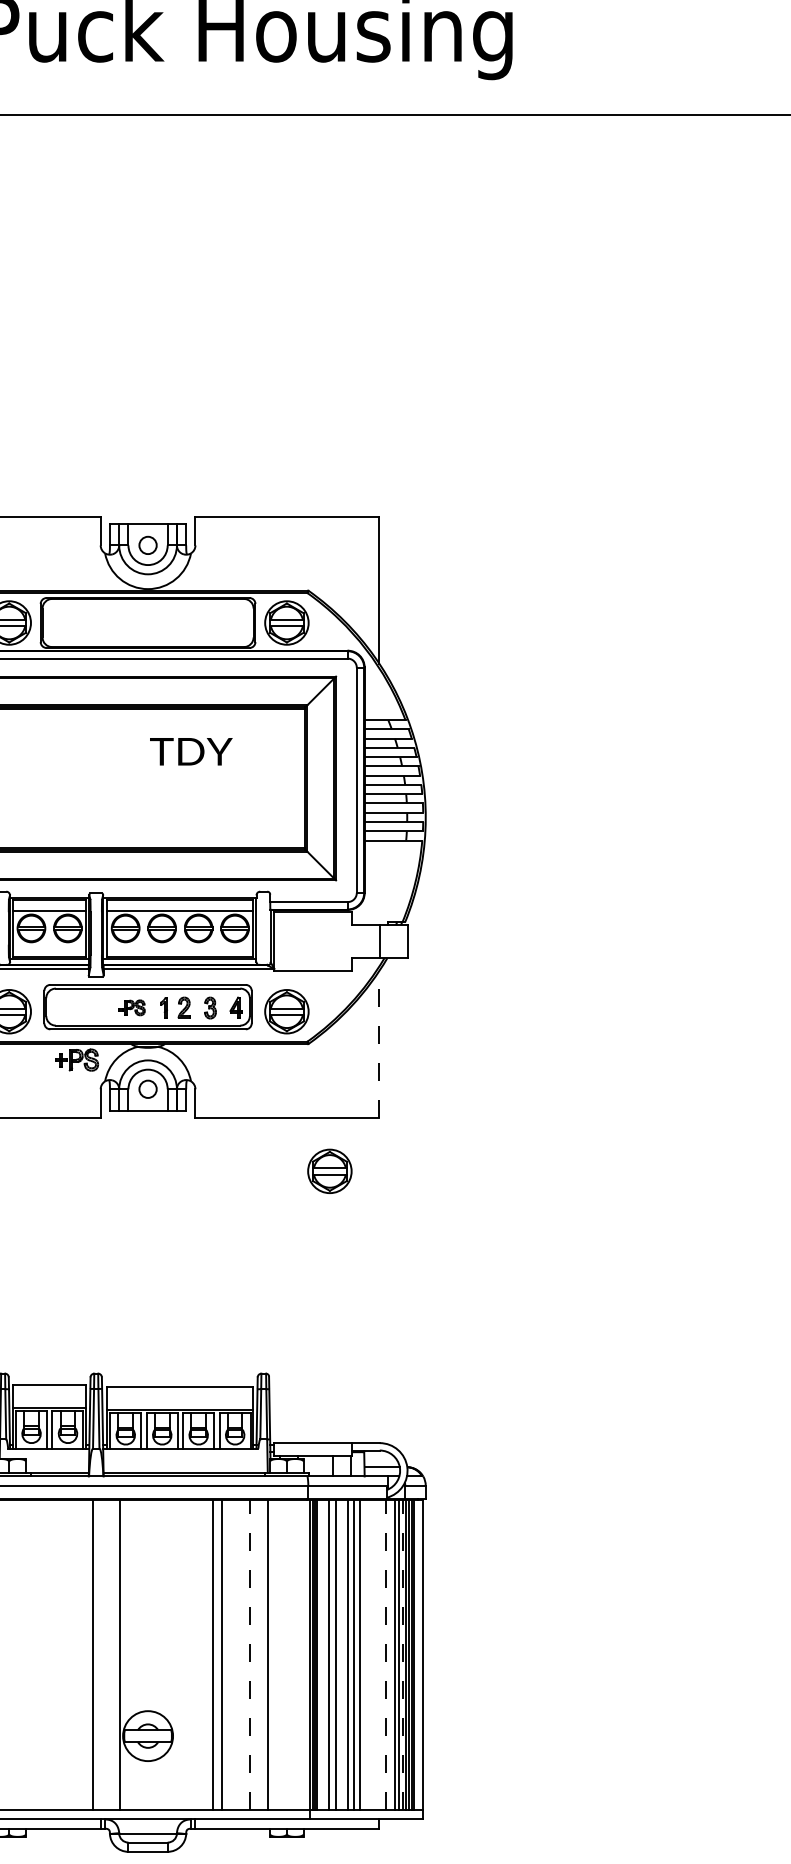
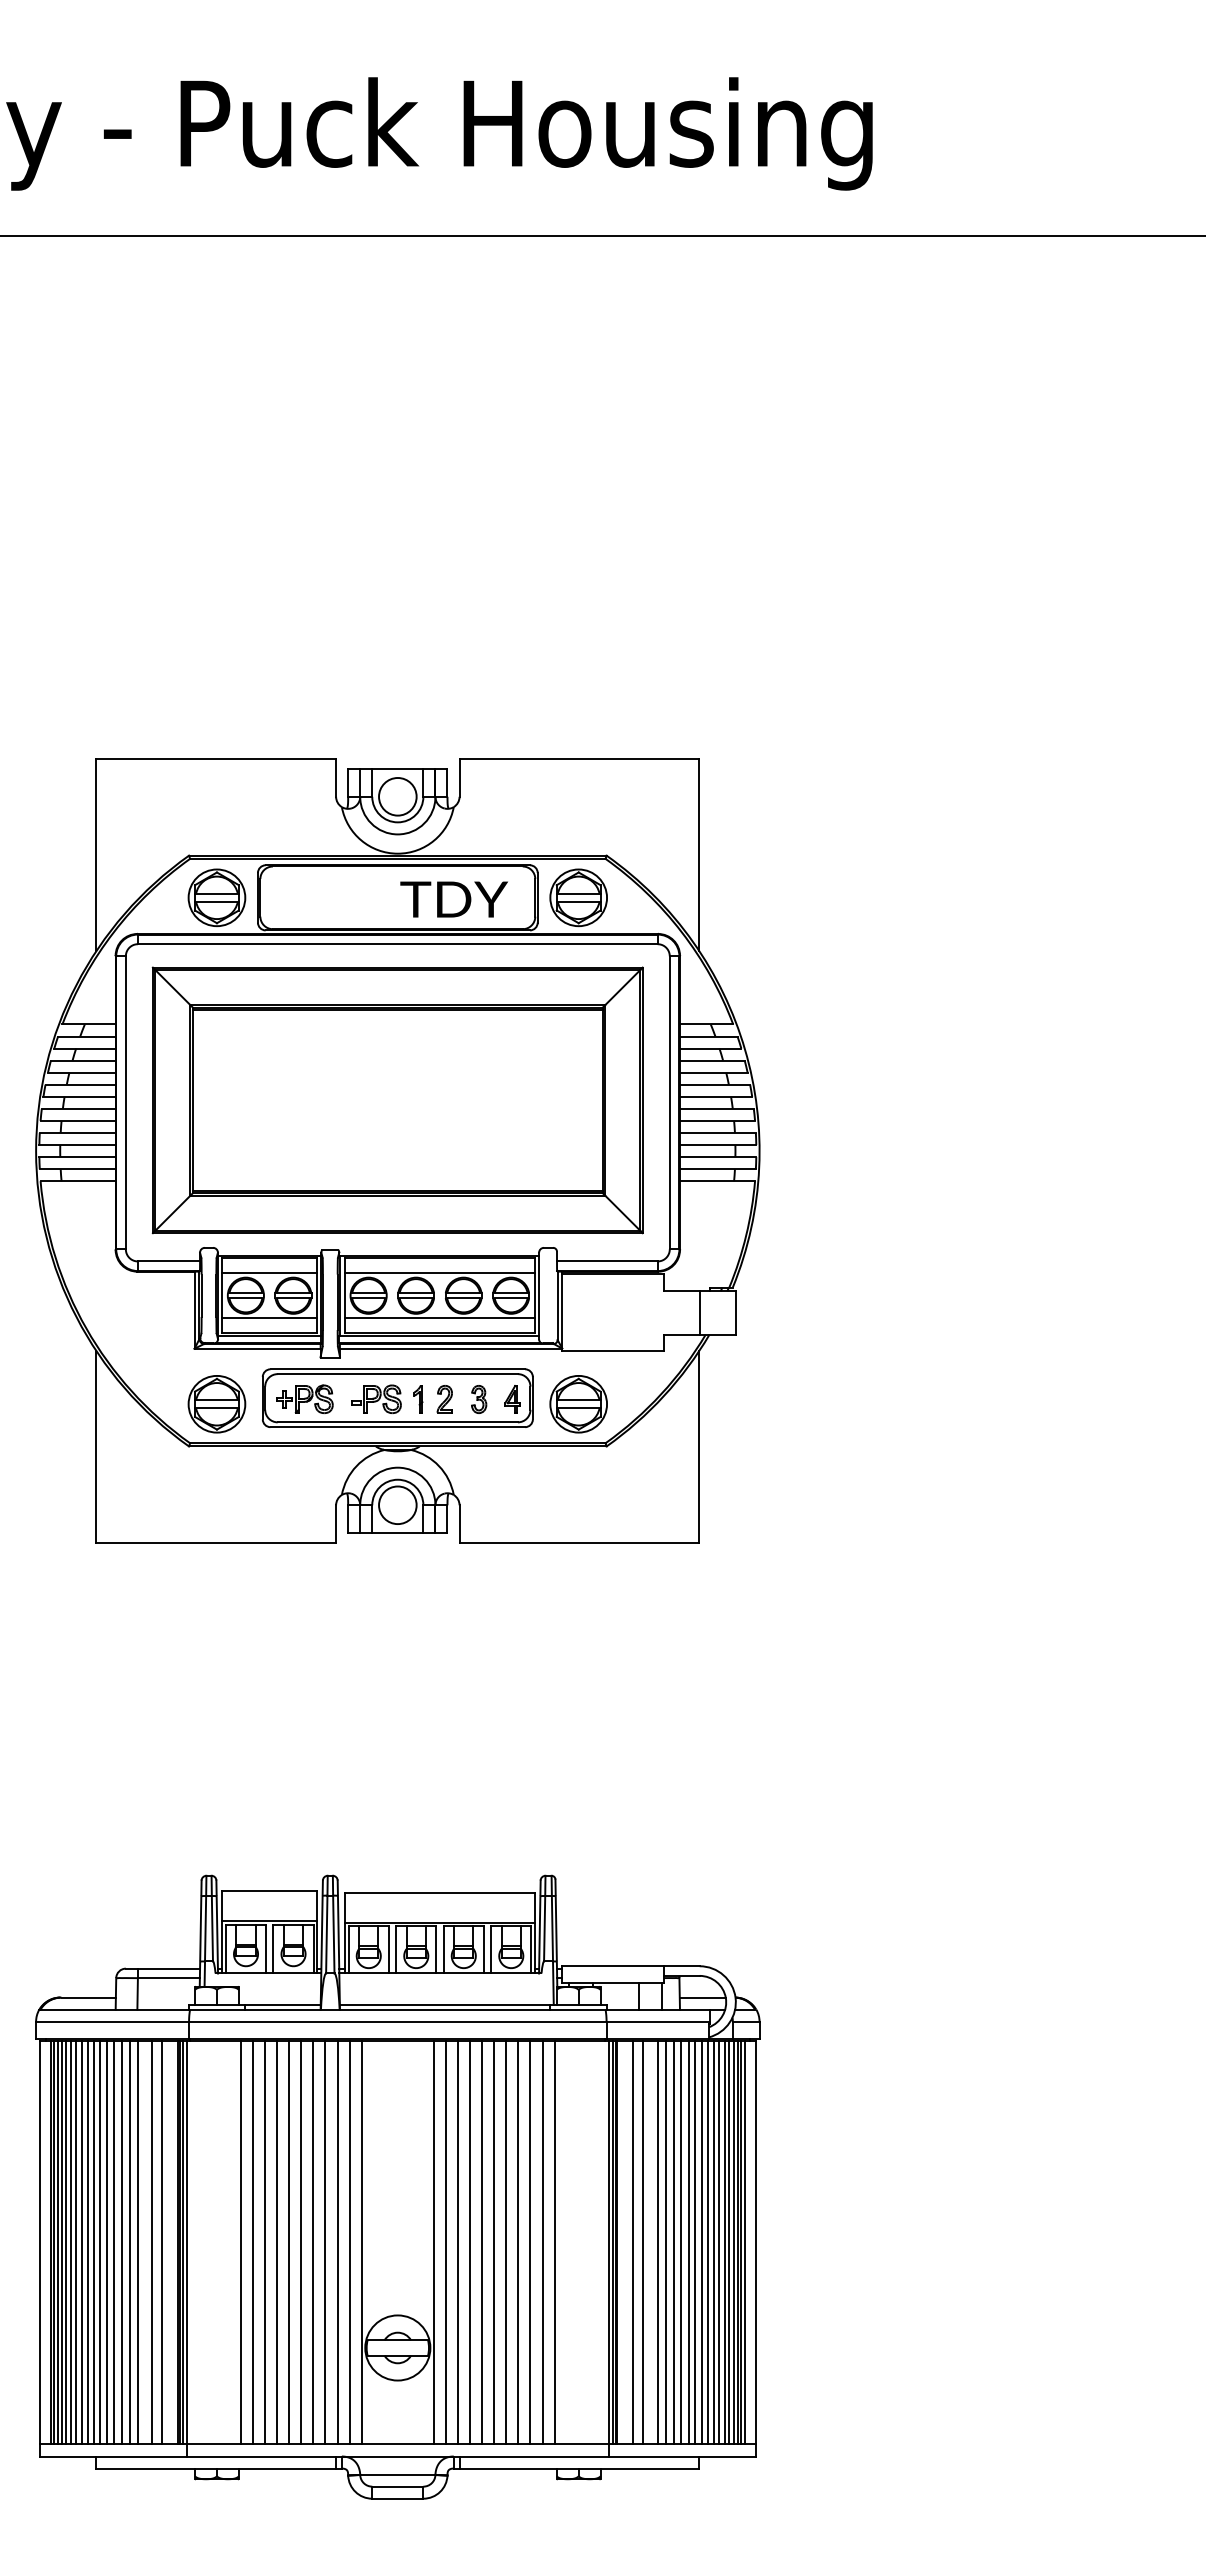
circle: (147, 545) -> (397, 796), size x1.67
text: (190, 751) -> (453, 899), moved
line: (49, 945) -> (269, 1318), added
line: (180, 945) -> (439, 1318), added
part: (131, 1007) -> (376, 1398), size x1.43
line: (379, 1044) -> (699, 1446), dashed -> solid
part: (76, 1059) -> (304, 1398), moved
circle: (147, 1089) -> (397, 1505), size x1.67
part: (329, 1171) -> (634, 1612), removed
line: (28, 1655) -> (241, 2242), added
line: (37, 1655) -> (253, 2242), added
line: (46, 1655) -> (265, 2242), added
line: (55, 1655) -> (277, 2242), added
line: (64, 1655) -> (289, 2242), added
line: (74, 1655) -> (301, 2242), added
line: (83, 1655) -> (313, 2242), added
line: (101, 1655) -> (337, 2242), added
line: (110, 1655) -> (349, 2242), added
line: (176, 1655) -> (434, 2242), added
line: (185, 1655) -> (446, 2242), added
line: (194, 1655) -> (458, 2242), added
line: (203, 1655) -> (470, 2242), added
line: (231, 1655) -> (506, 2242), added
line: (240, 1655) -> (518, 2242), added
line: (249, 1655) -> (530, 2242), dashed -> solid
line: (259, 1655) -> (542, 2242), added
line: (365, 1655) -> (681, 2242), added
line: (371, 1655) -> (688, 2242), added
line: (376, 1655) -> (695, 2242), added
line: (381, 1655) -> (701, 2242), added
line: (386, 1655) -> (708, 2242), dashed -> solid
line: (390, 1655) -> (713, 2242), added
line: (402, 1655) -> (729, 2242), dashed -> solid

